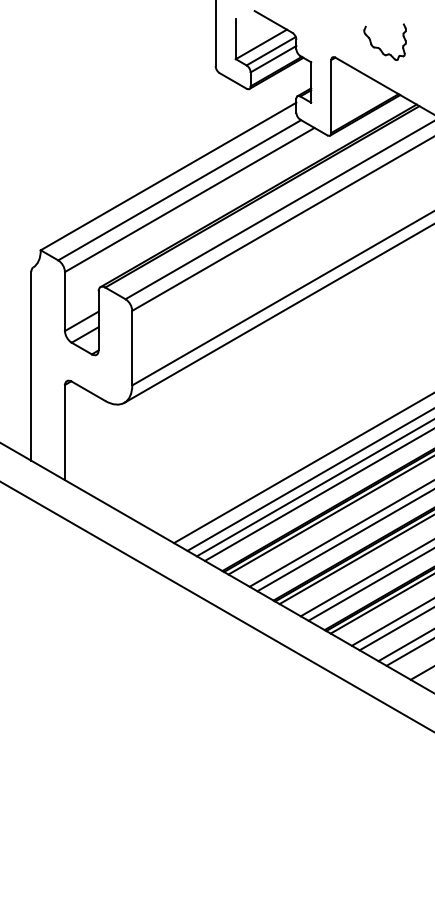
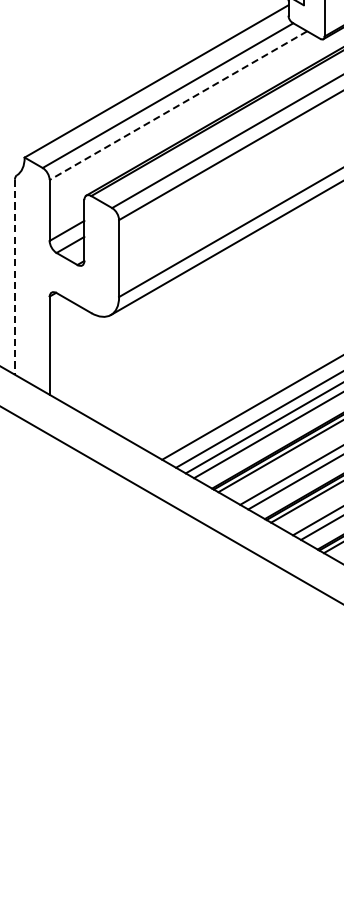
line: (189, 200) -> (178, 106), solid -> dashed
line: (31, 366) -> (15, 277), solid -> dashed

